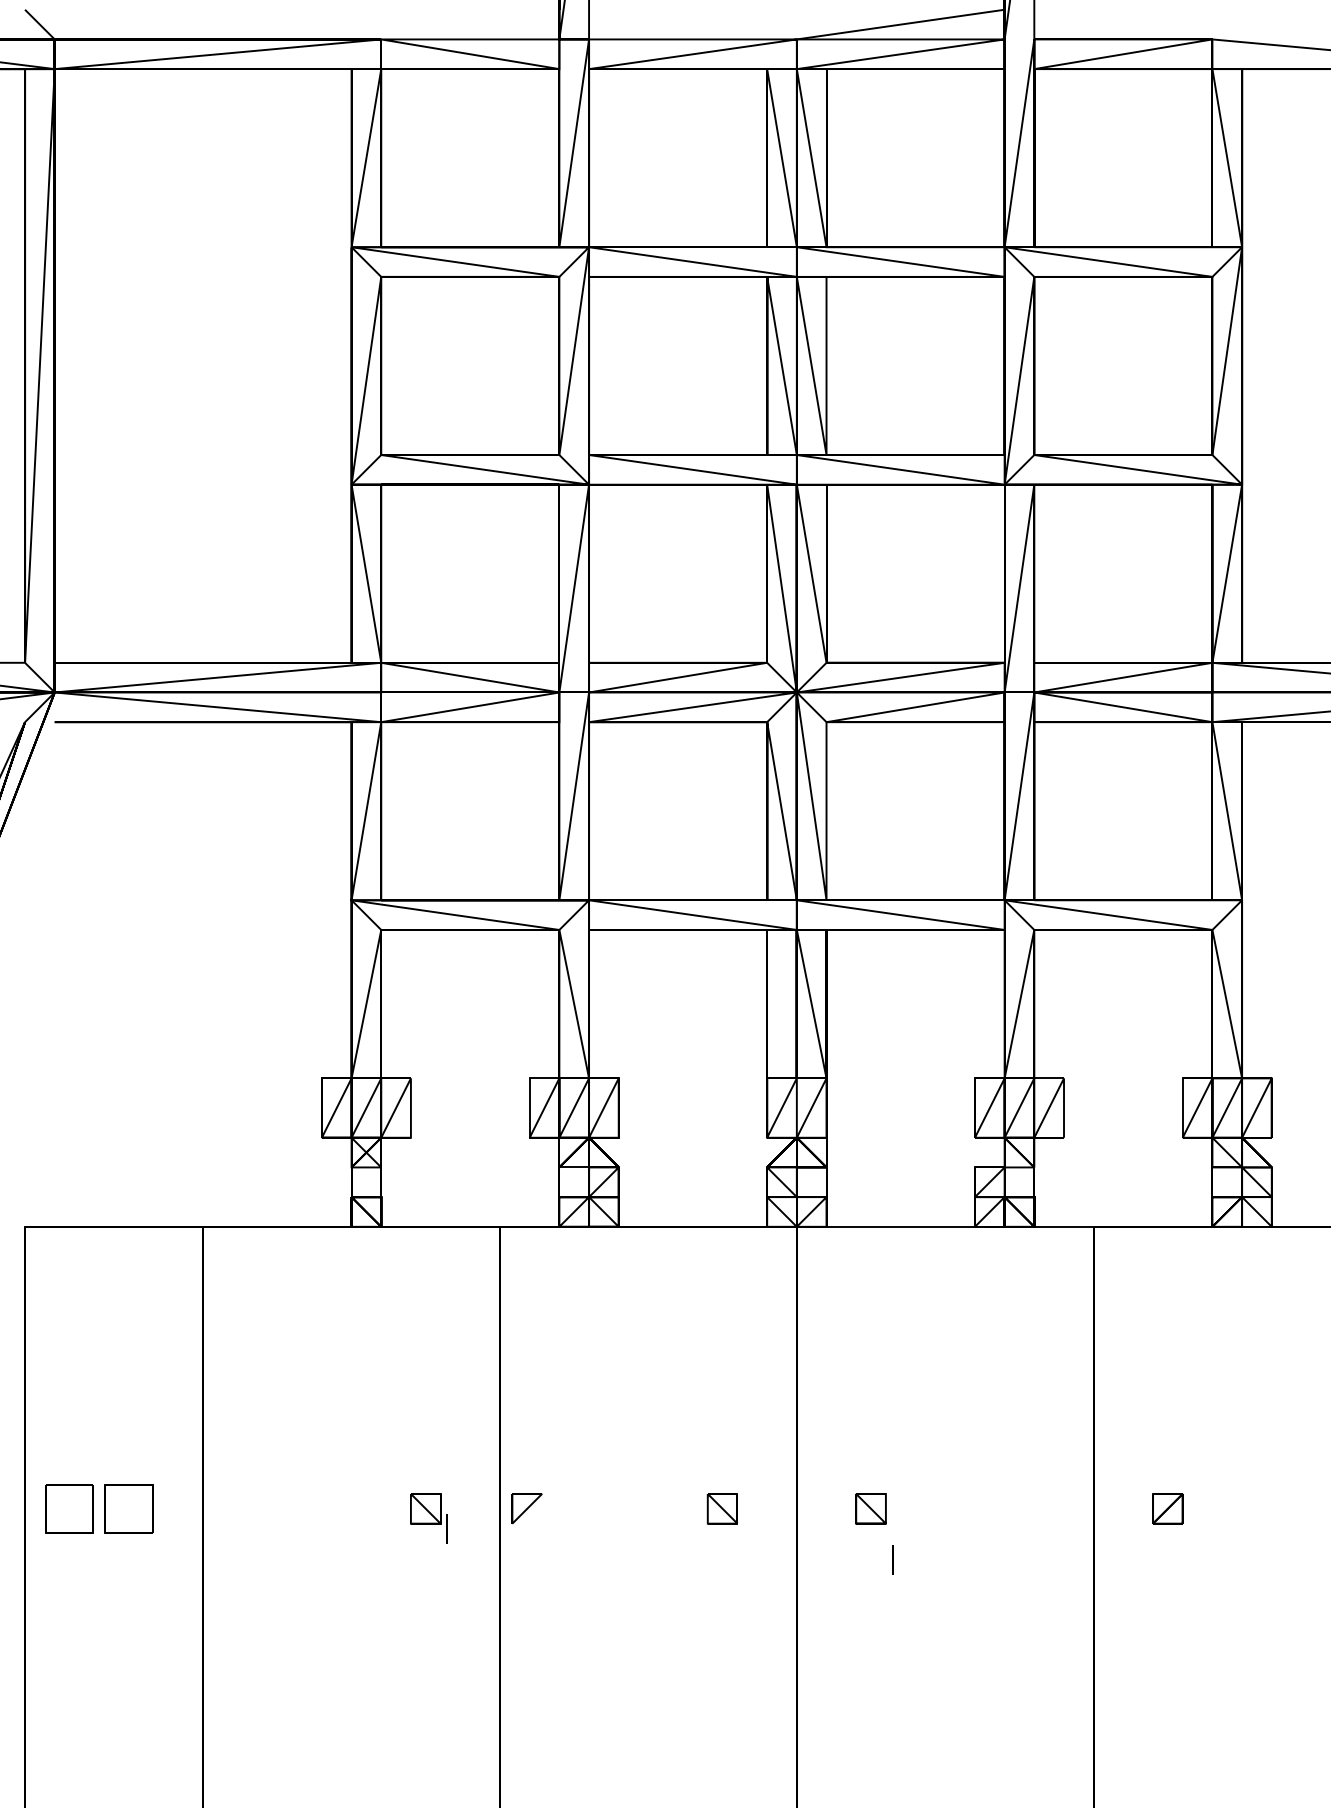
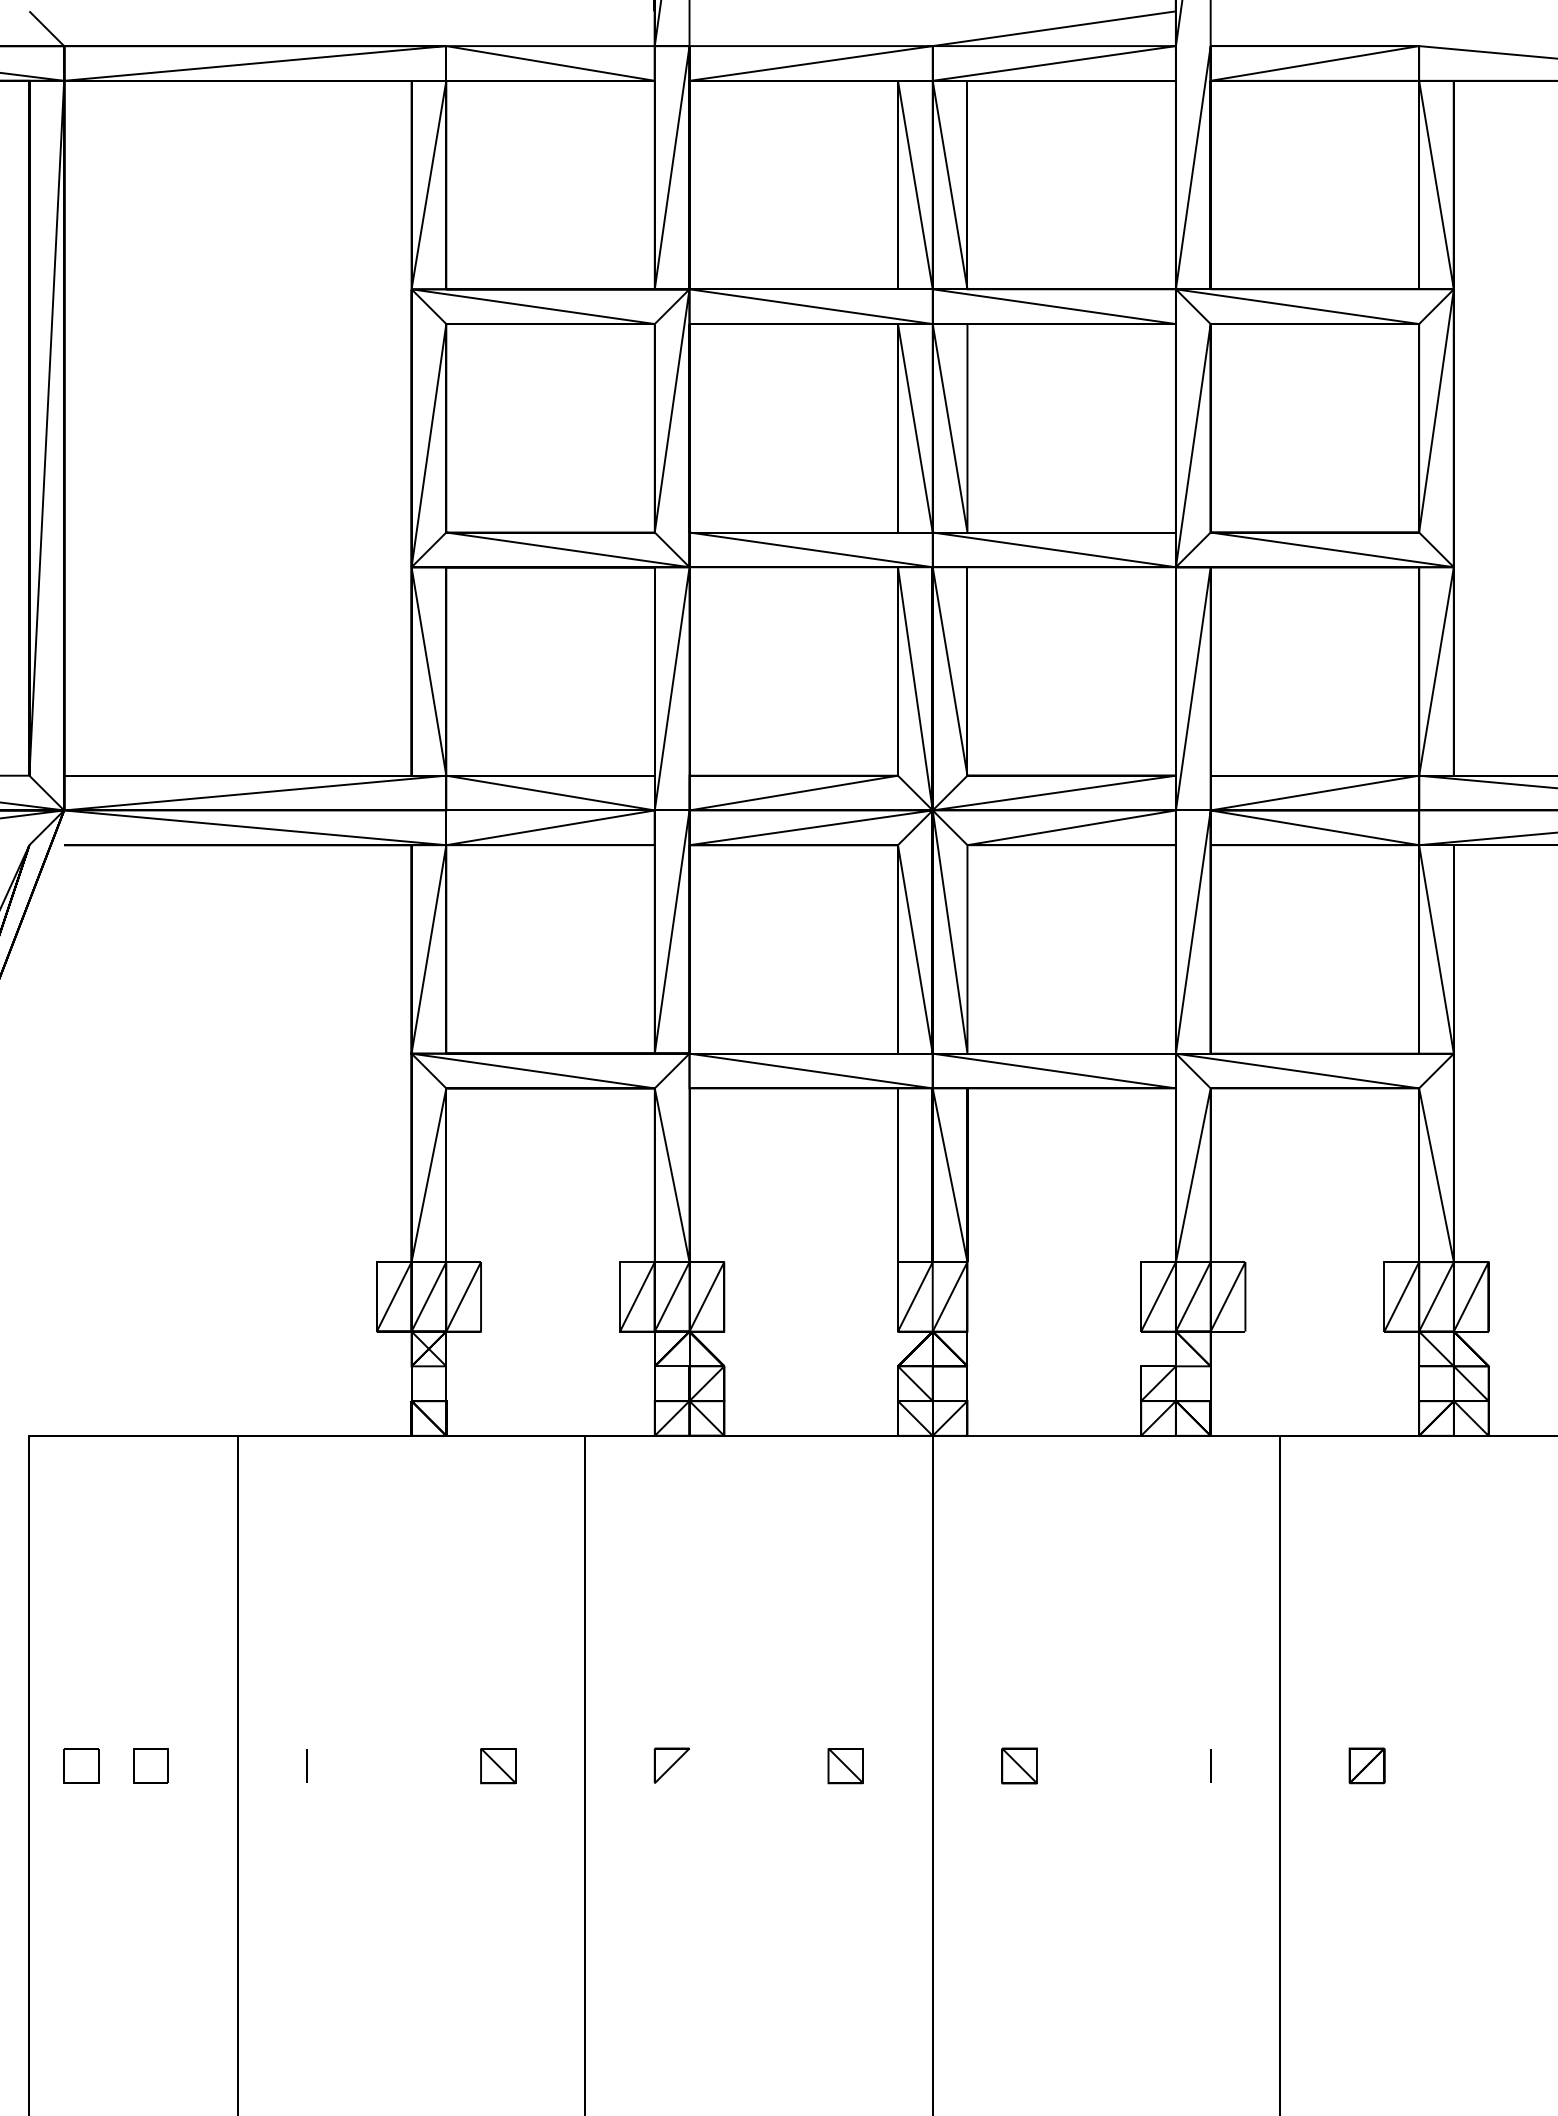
part: (69, 1508) -> (81, 1765), size x0.62
part: (128, 1508) -> (150, 1765), size x0.62
part: (526, 1508) -> (671, 1765), moved
line: (446, 1528) -> (306, 1765), moved
line: (893, 1559) -> (1210, 1765), moved

